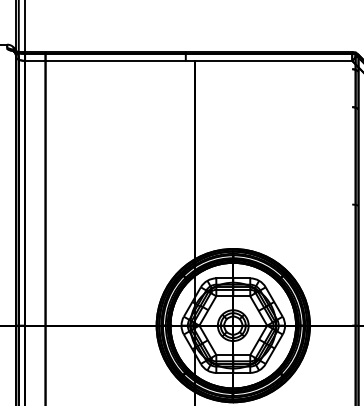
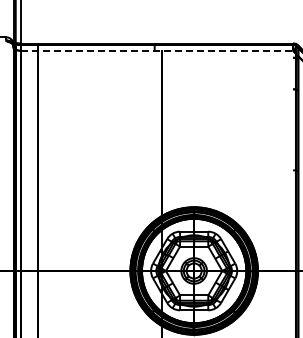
line: (189, 60) -> (157, 50), solid -> dashed

